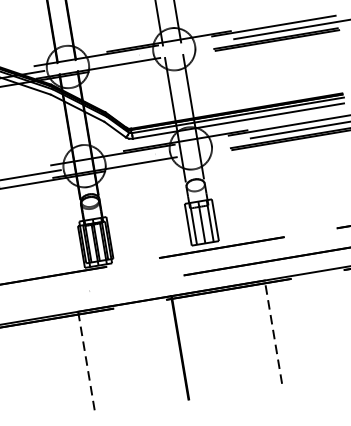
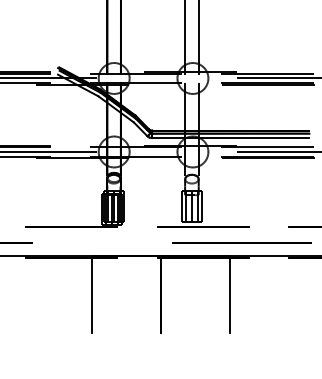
line: (273, 330) -> (230, 293), dashed -> solid
line: (87, 363) -> (92, 294), dashed -> solid

